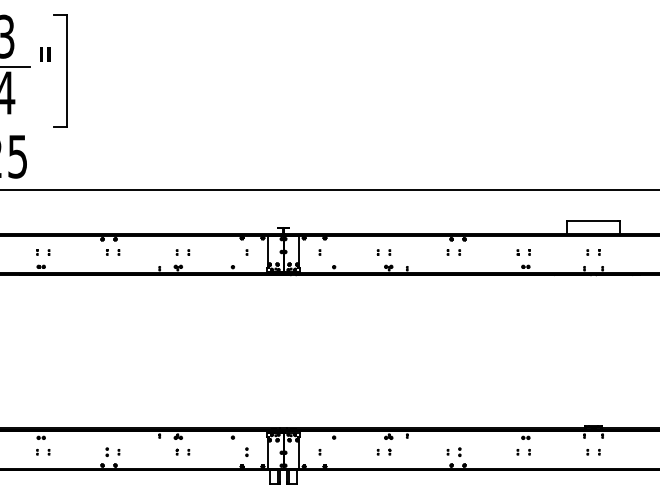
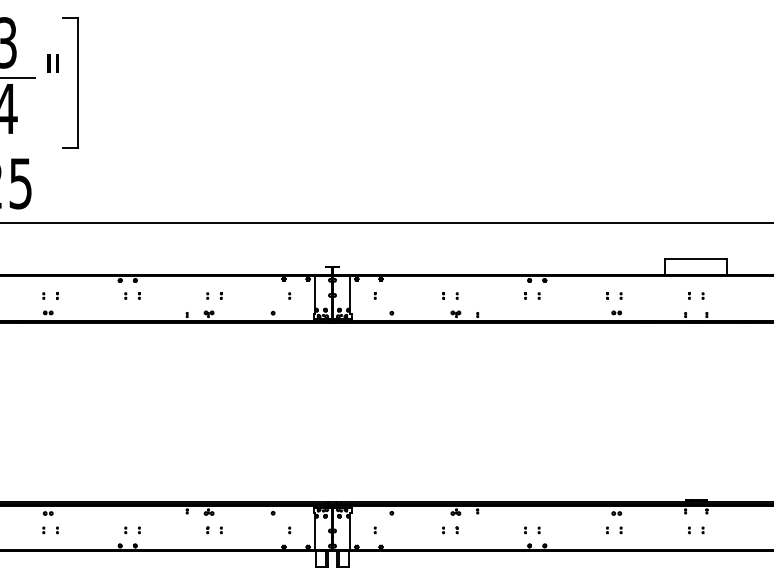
part: (107, 452) -> (125, 530), size x0.62
part: (246, 452) -> (289, 530), size x0.62
part: (459, 452) -> (538, 530), size x0.62

